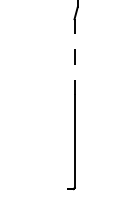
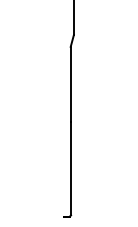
line: (74, 56) -> (70, 84), dashed -> solid

